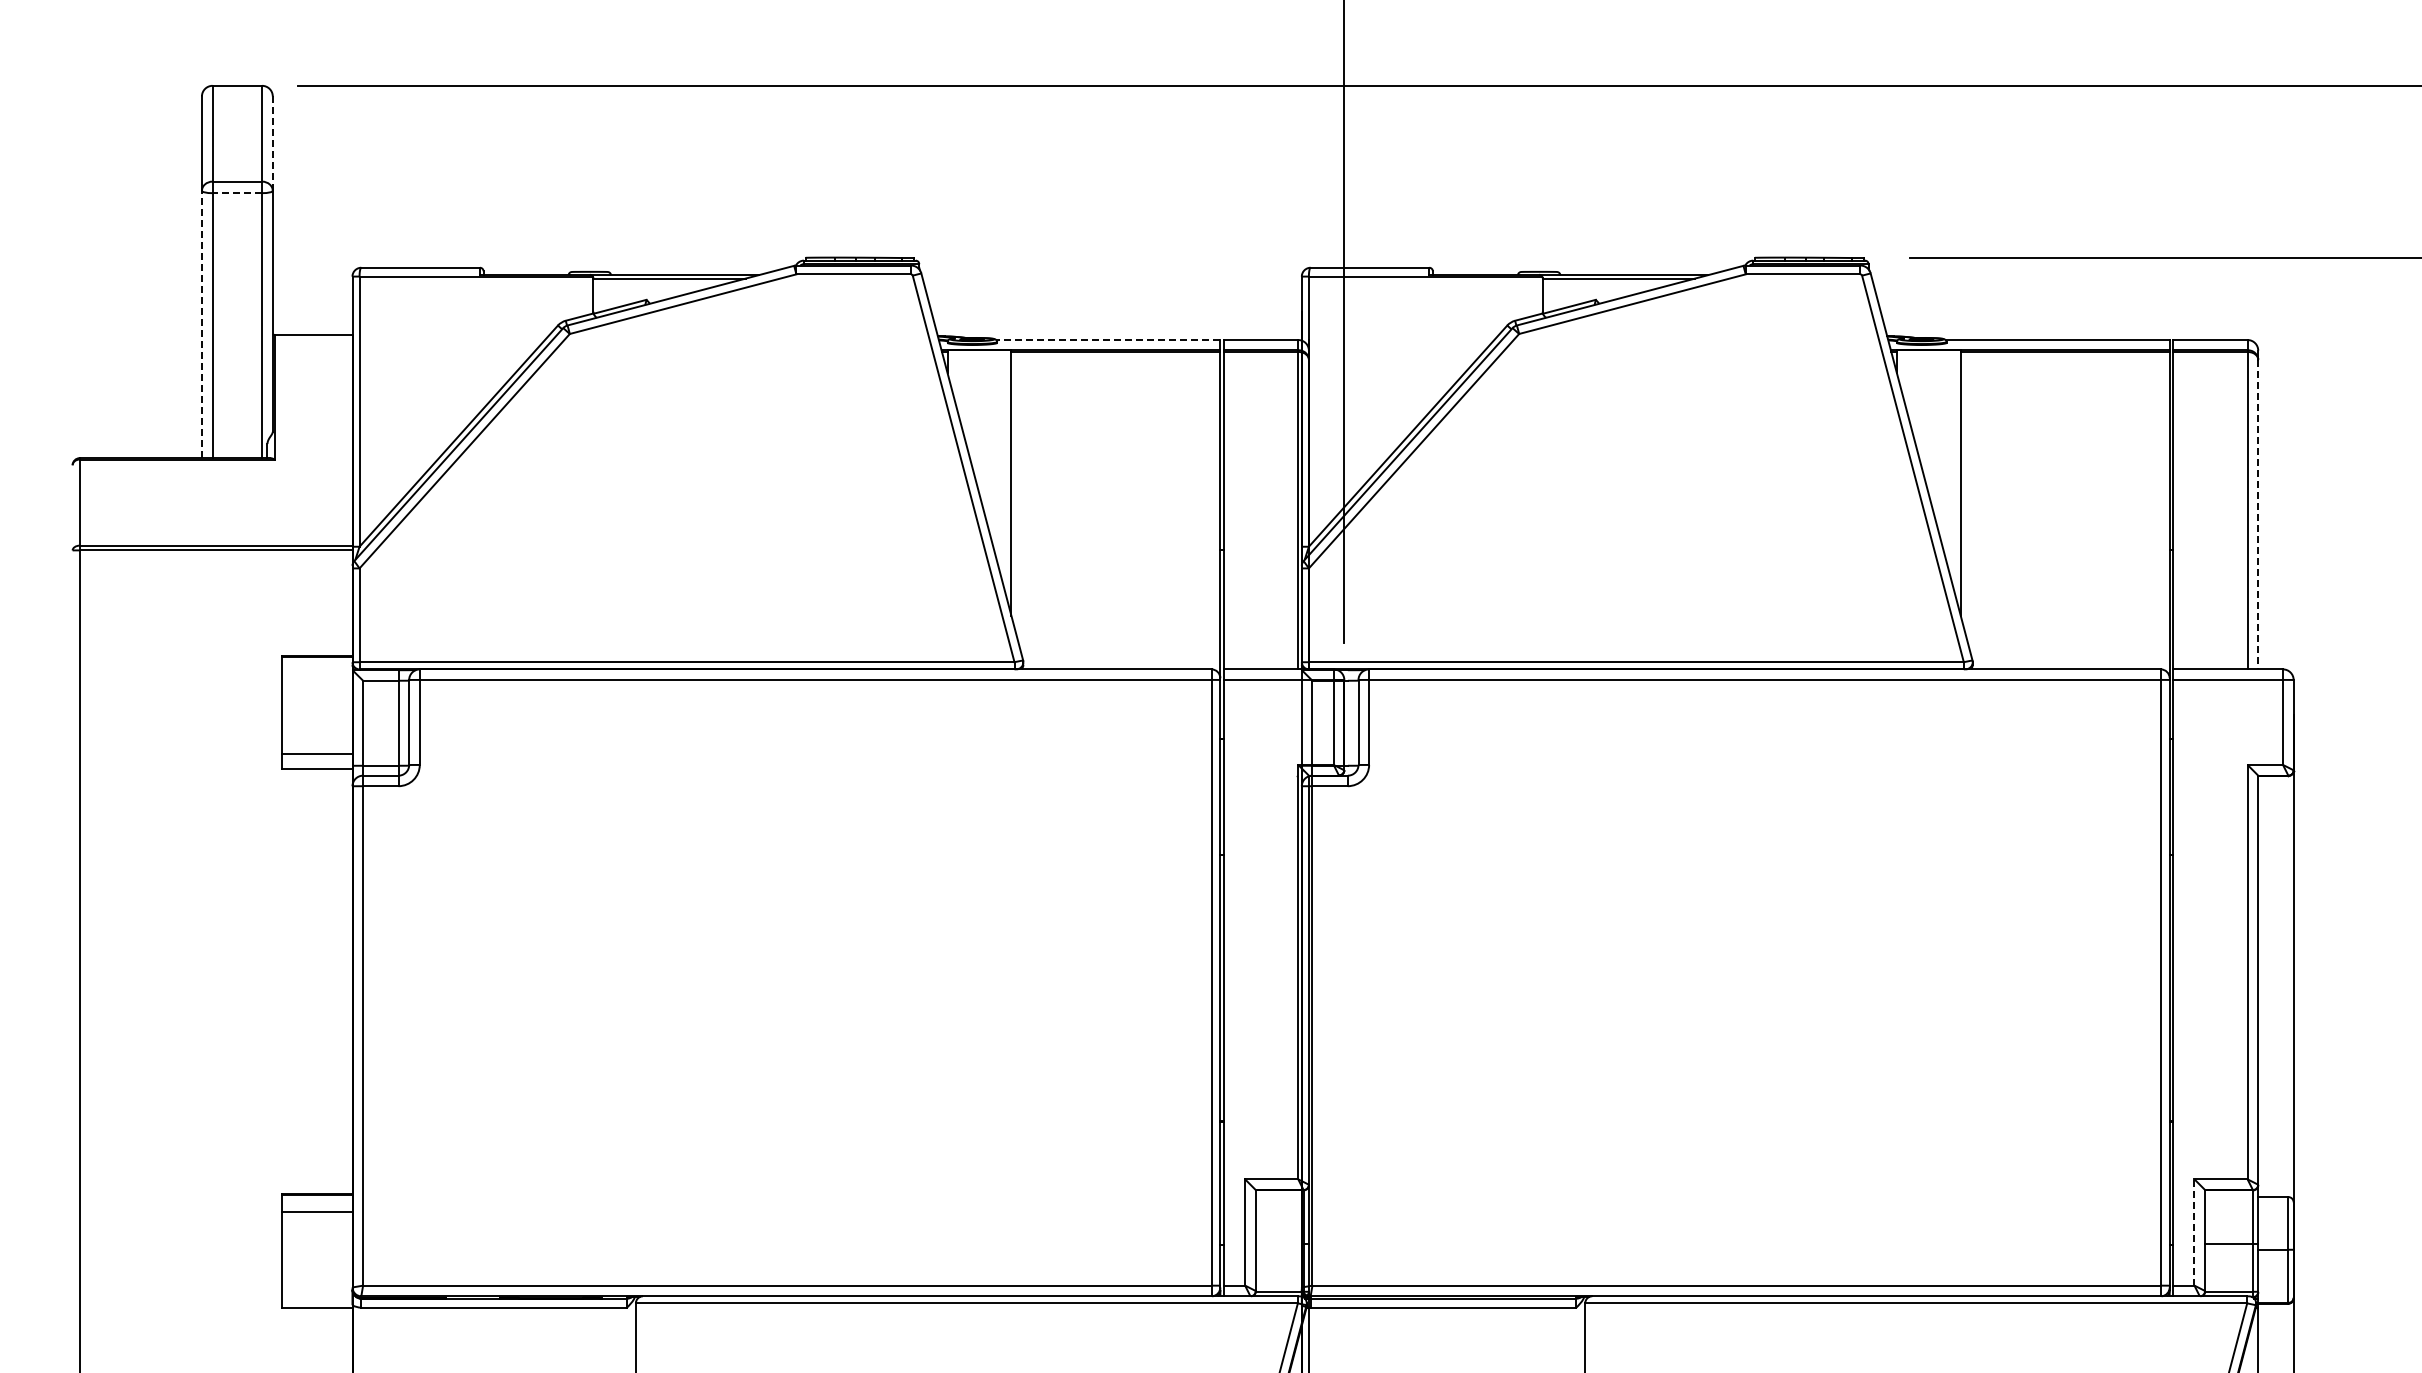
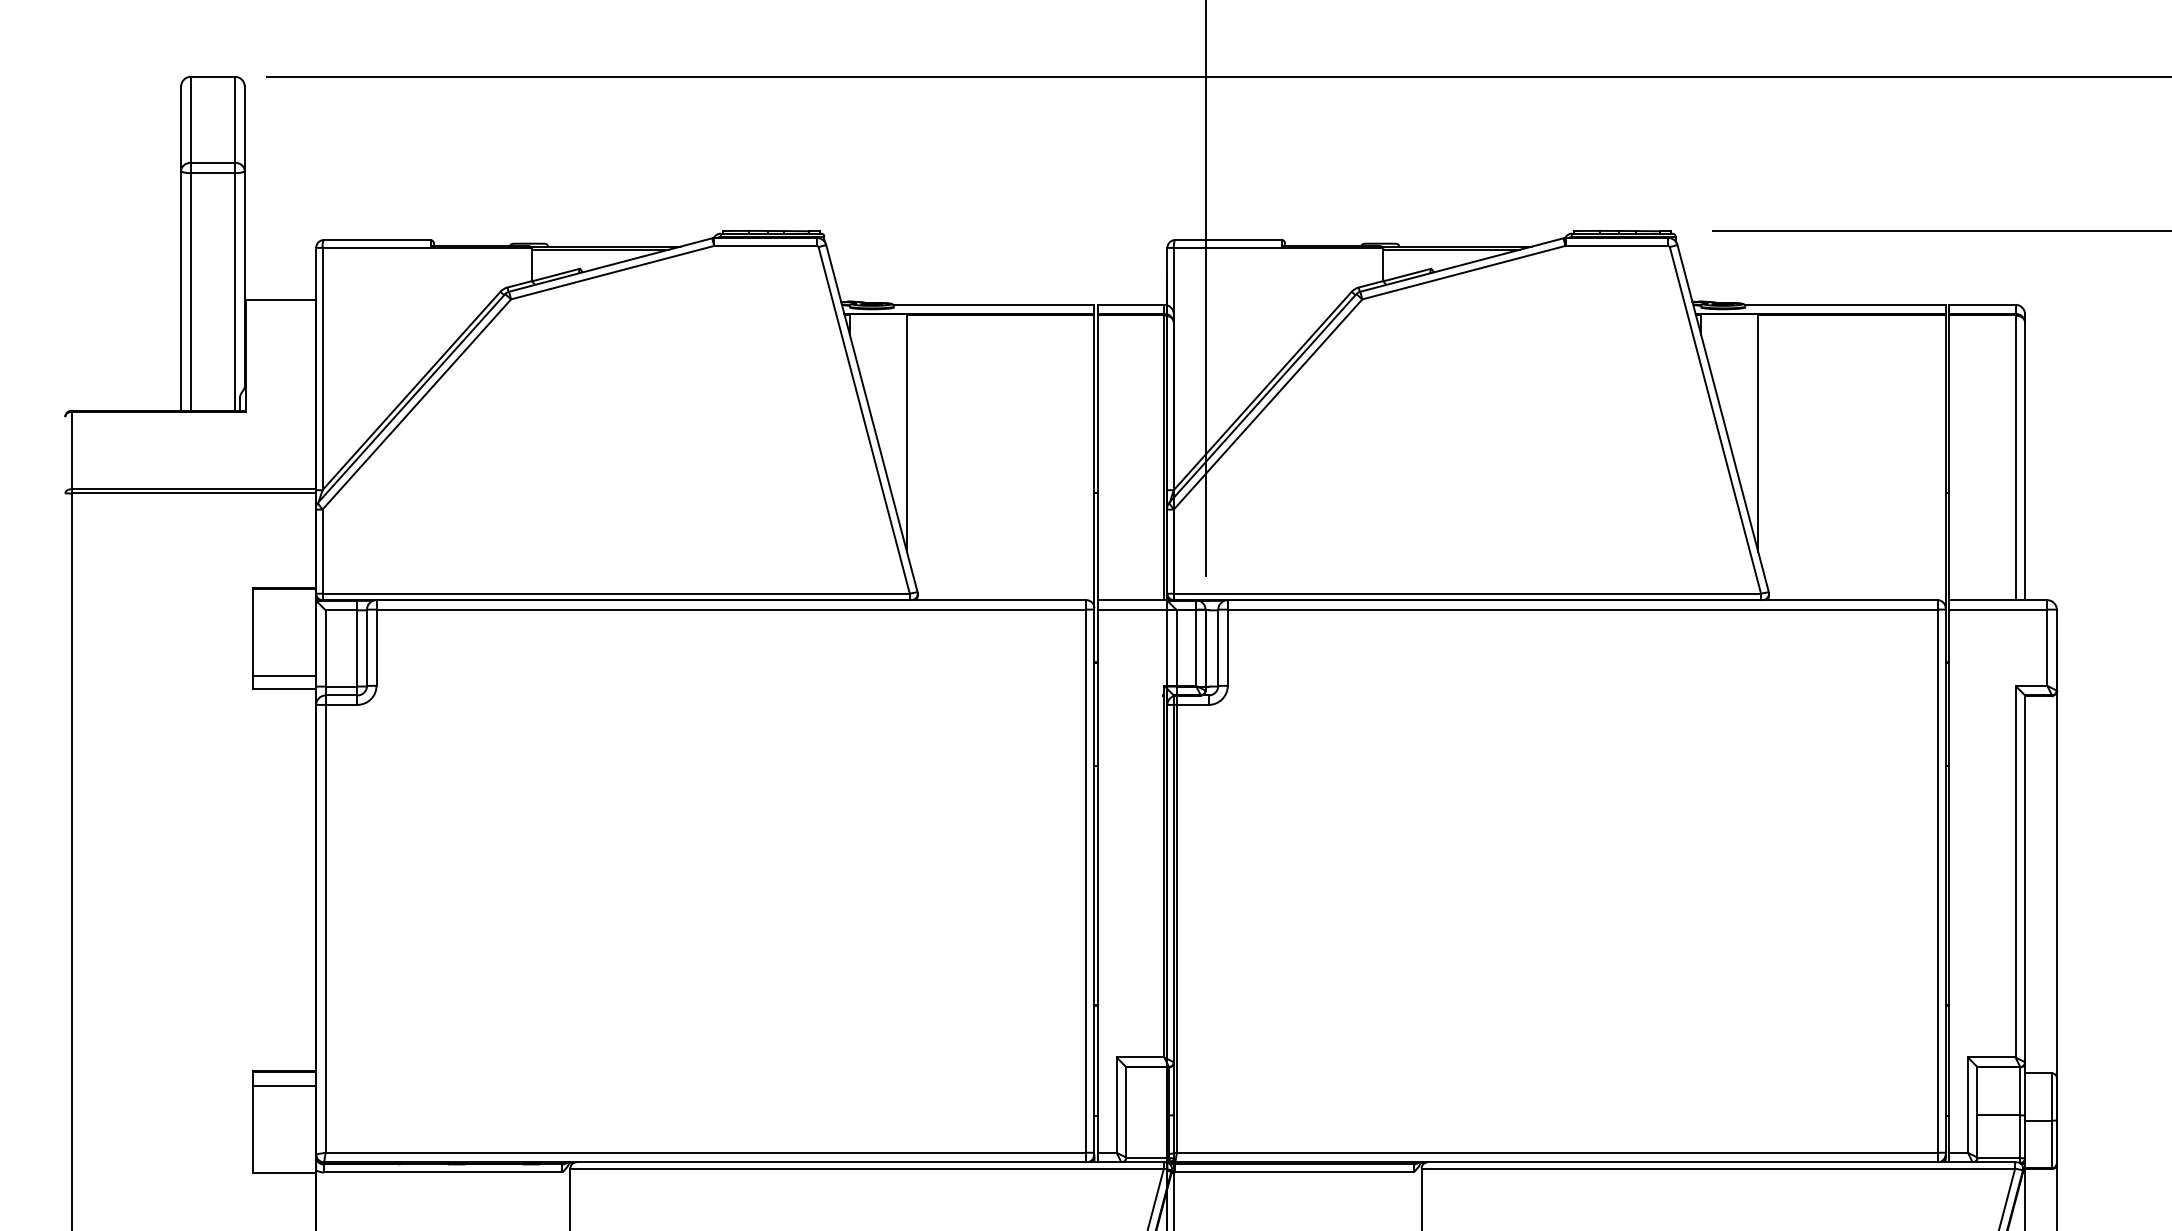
line: (272, 143) -> (244, 128), dashed -> solid
line: (237, 193) -> (213, 173), dashed -> solid
line: (201, 324) -> (180, 290), dashed -> solid
line: (1107, 340) -> (993, 305), dashed -> solid
line: (2258, 514) -> (2025, 461), dashed -> solid
line: (2194, 1232) -> (1967, 1105), dashed -> solid

